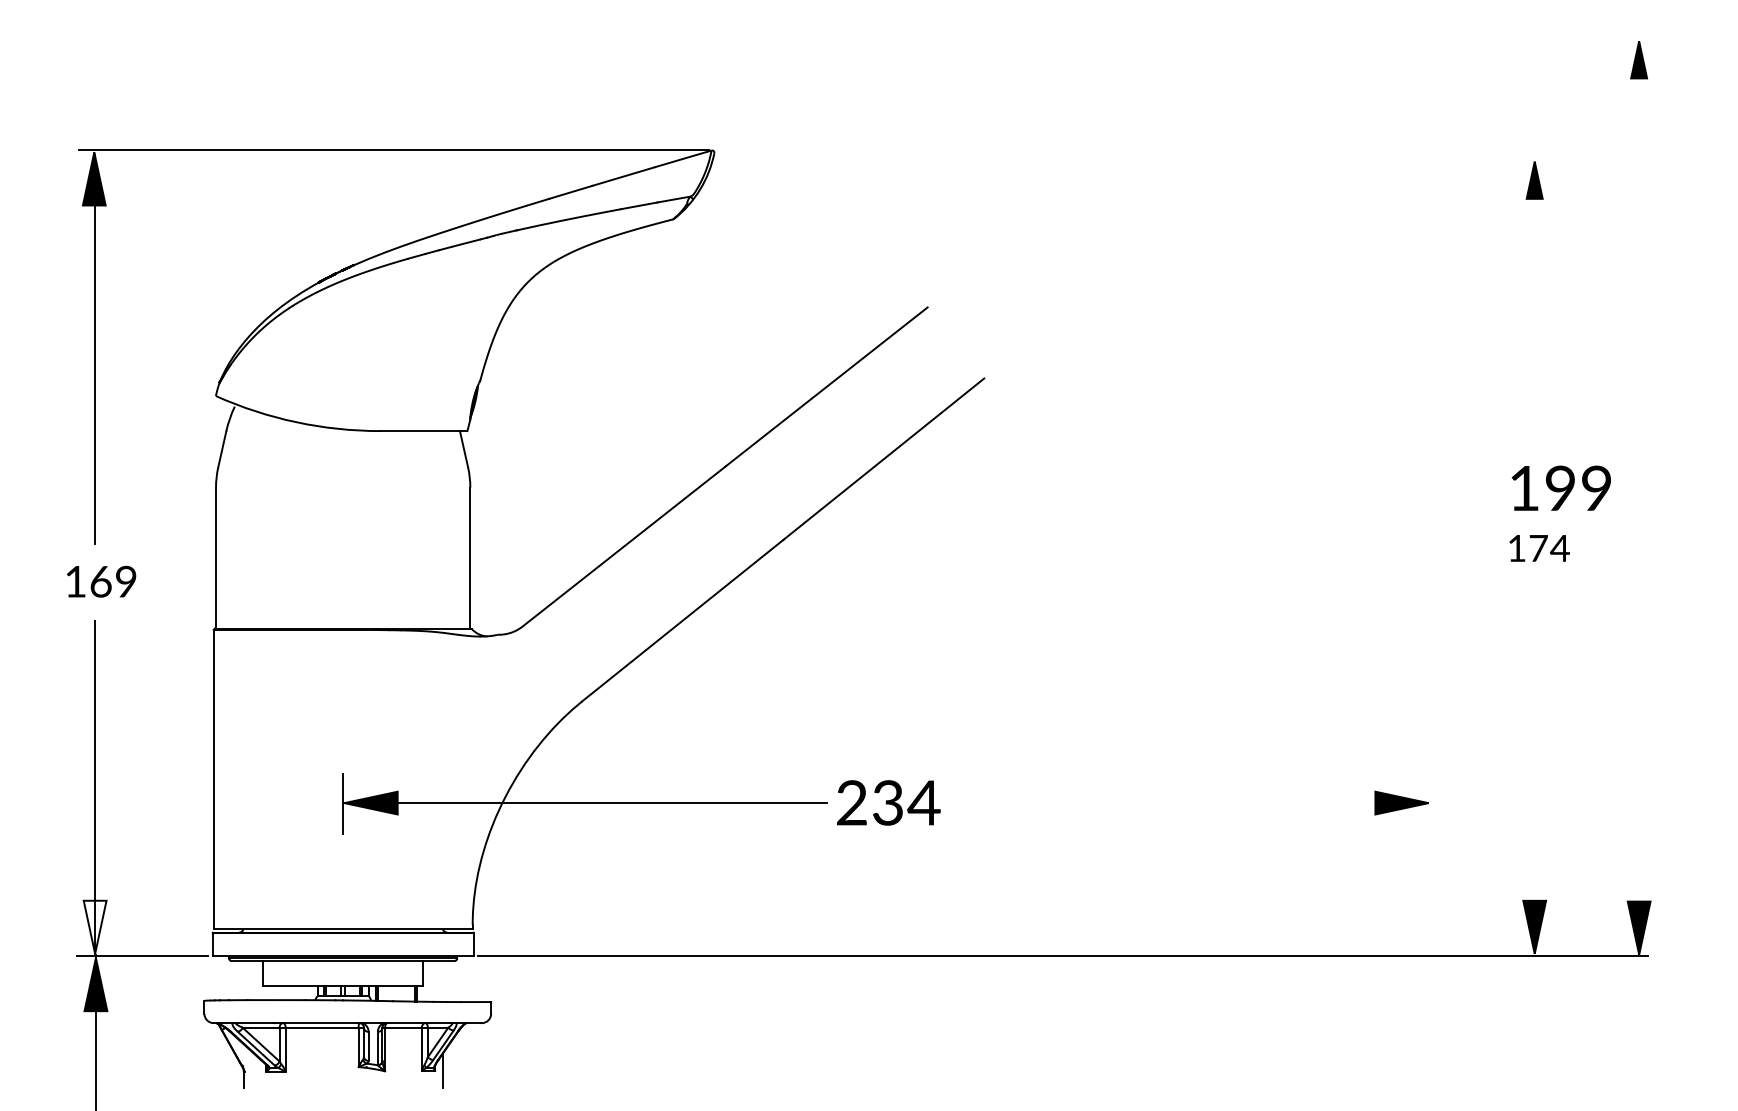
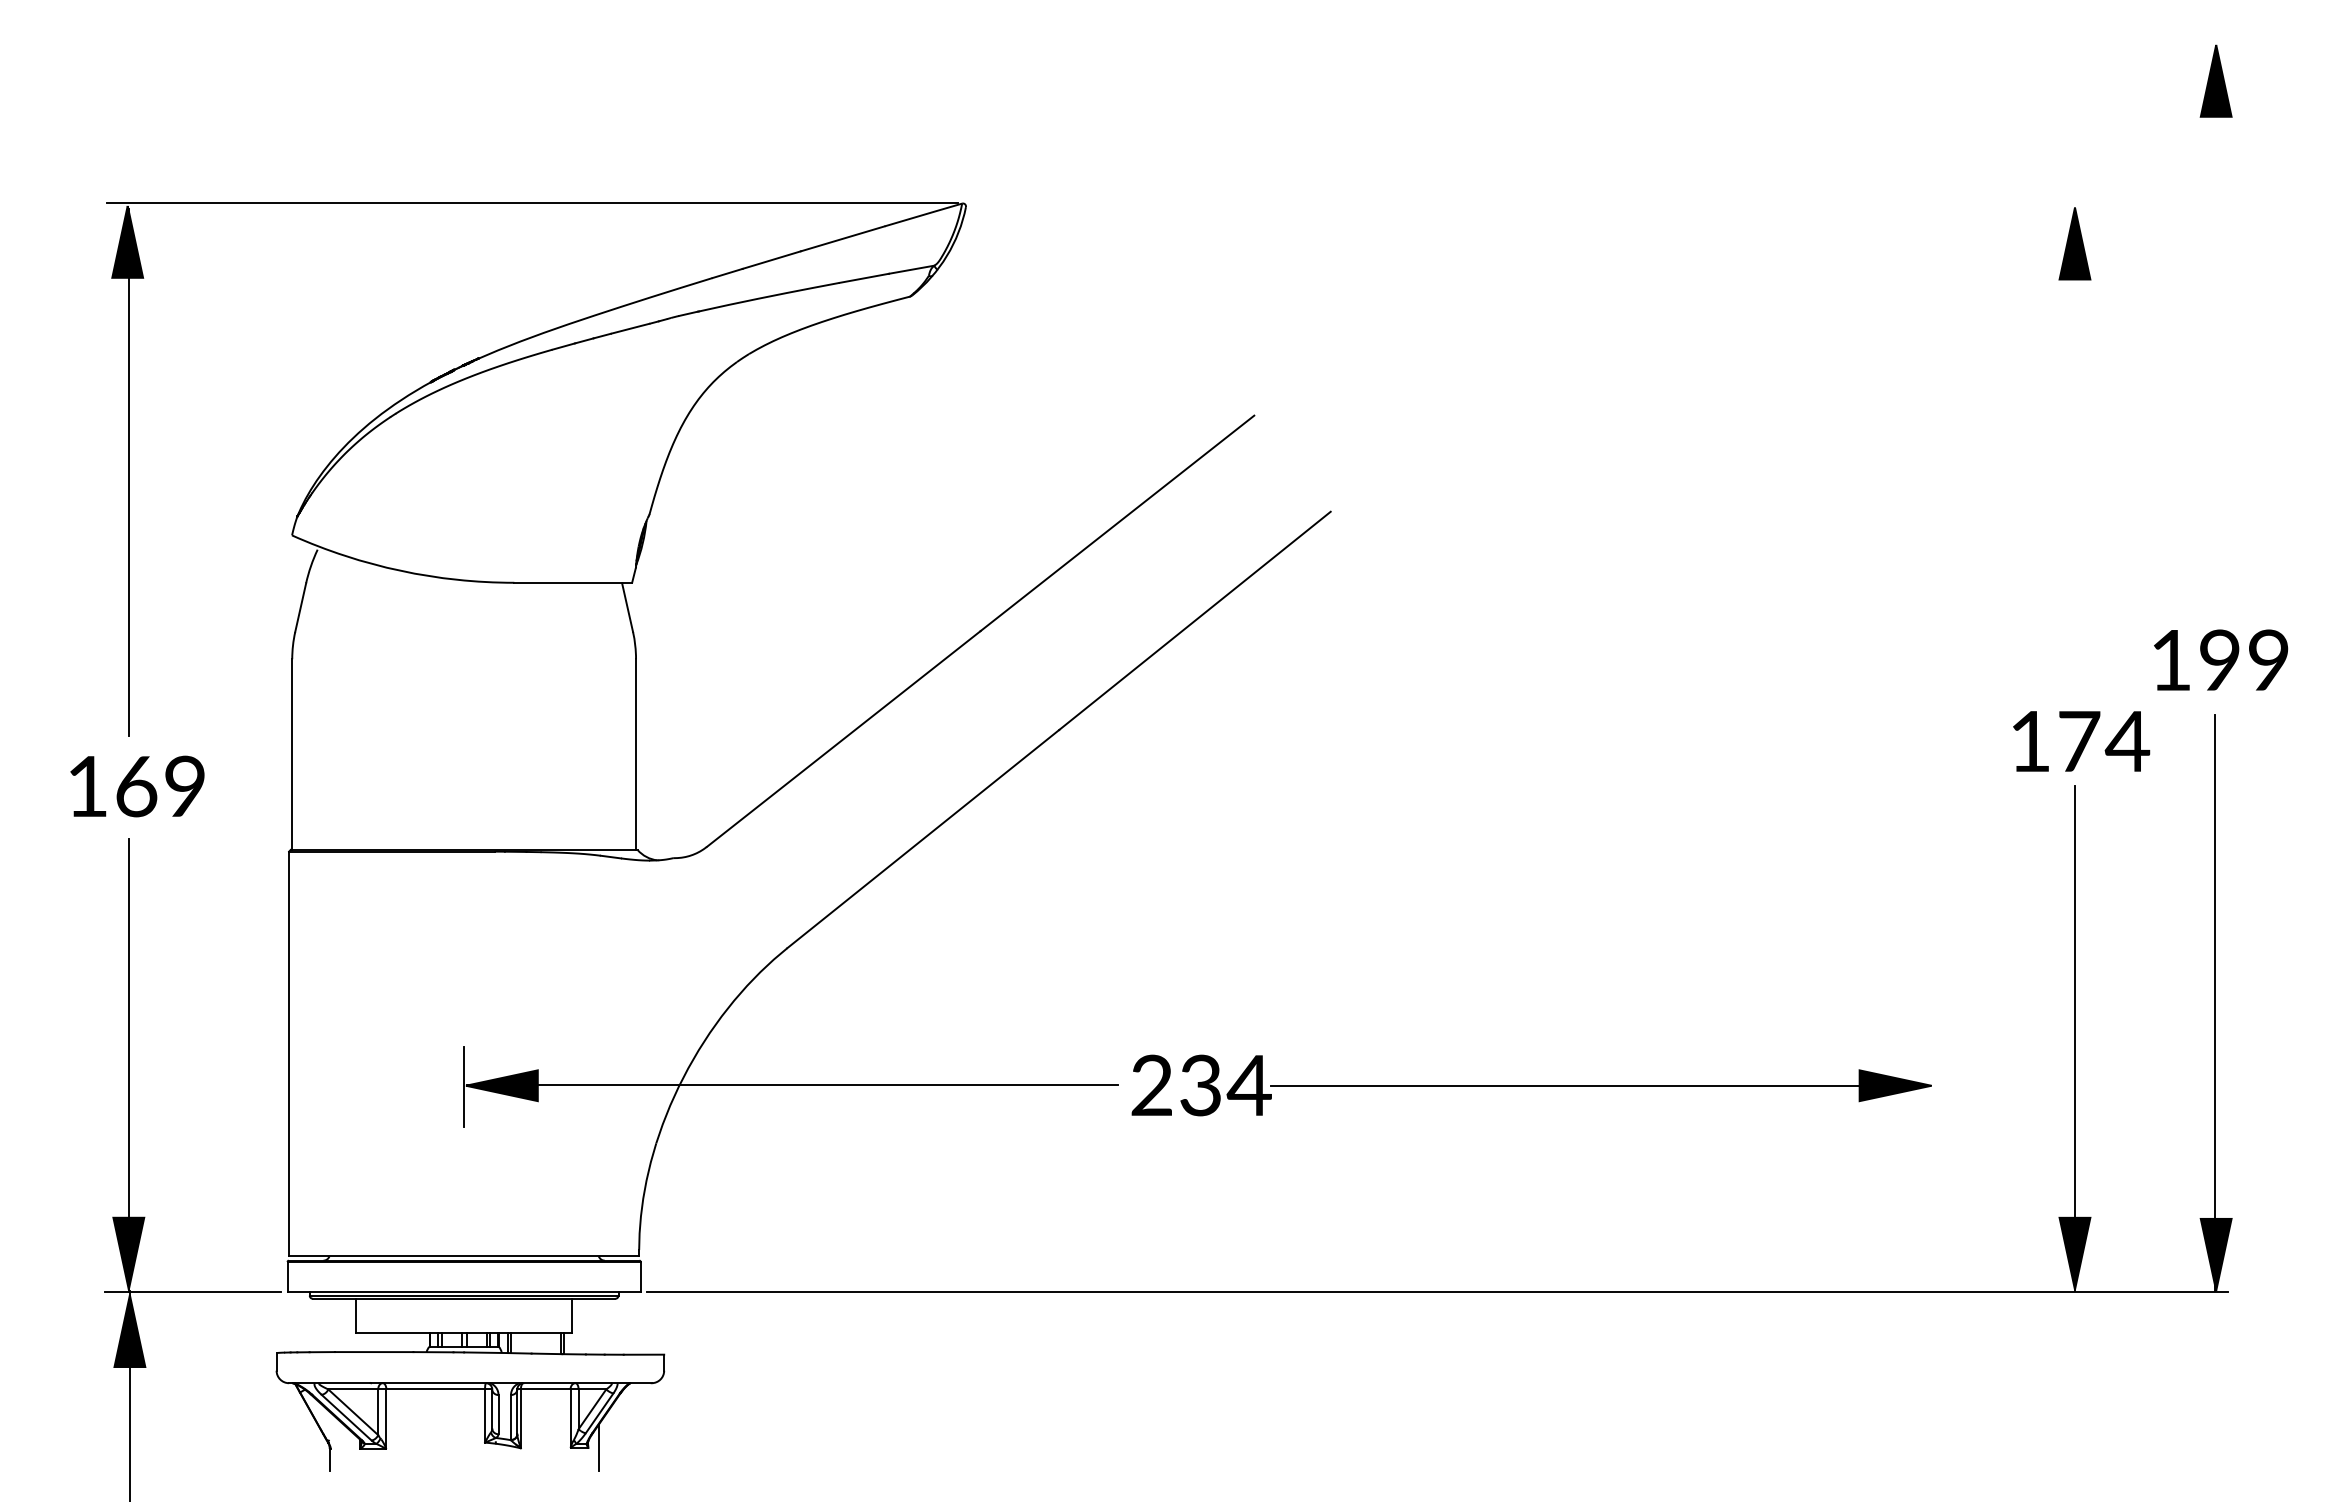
part: (1638, 59) -> (2215, 80), size x1.43
part: (1534, 180) -> (2074, 243), size x1.43
part: (1561, 487) -> (2221, 659), moved
part: (1539, 548) -> (2081, 741), size x1.67
part: (101, 581) -> (137, 786), size x1.43
line: (1638, 741) -> (2215, 1002), added
line: (1535, 768) -> (2075, 1038), added
line: (1183, 802) -> (1600, 1085), added
fill: (94, 927) -> (128, 1253), added

